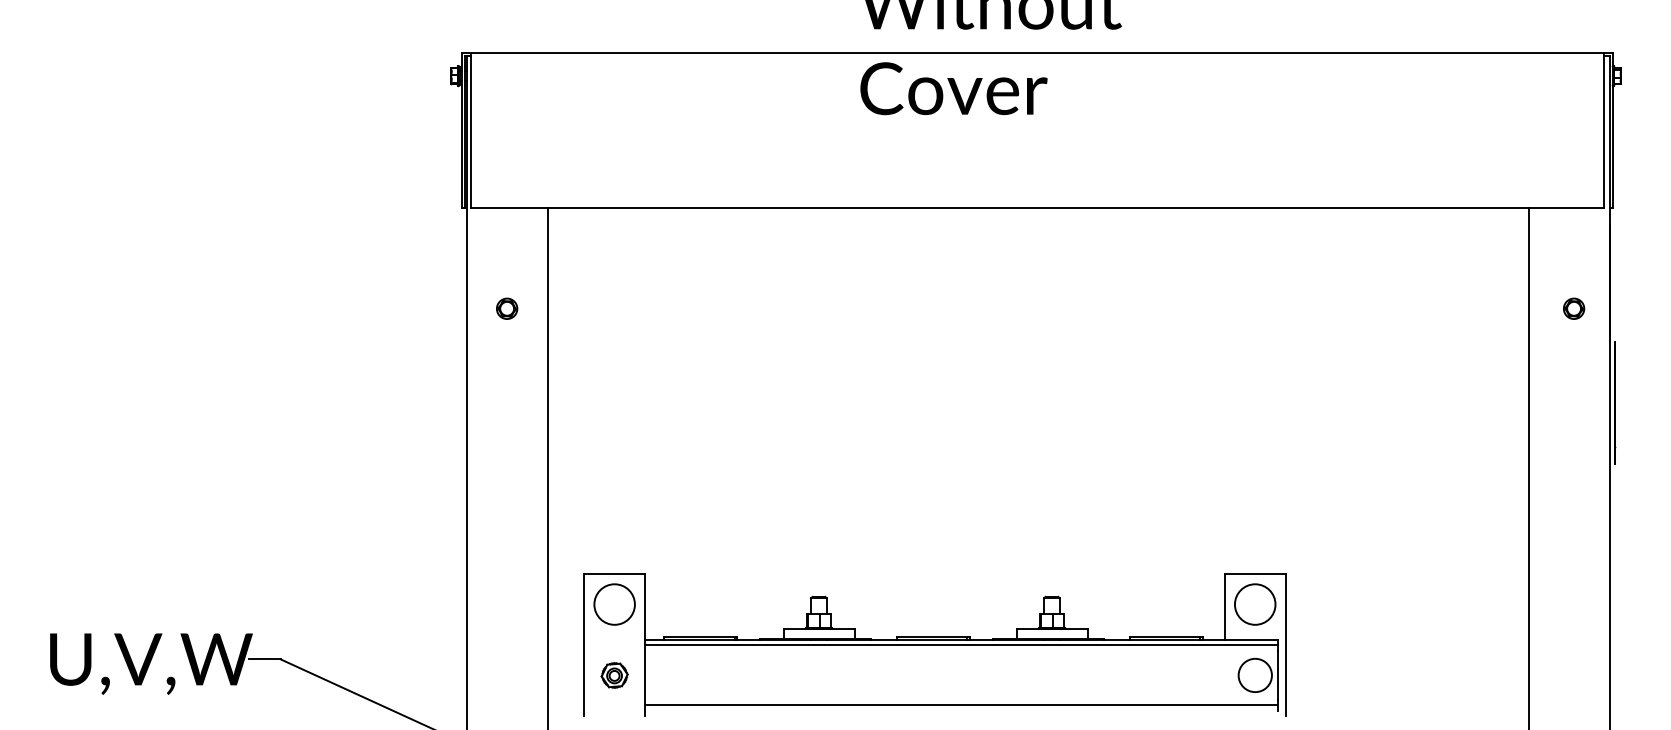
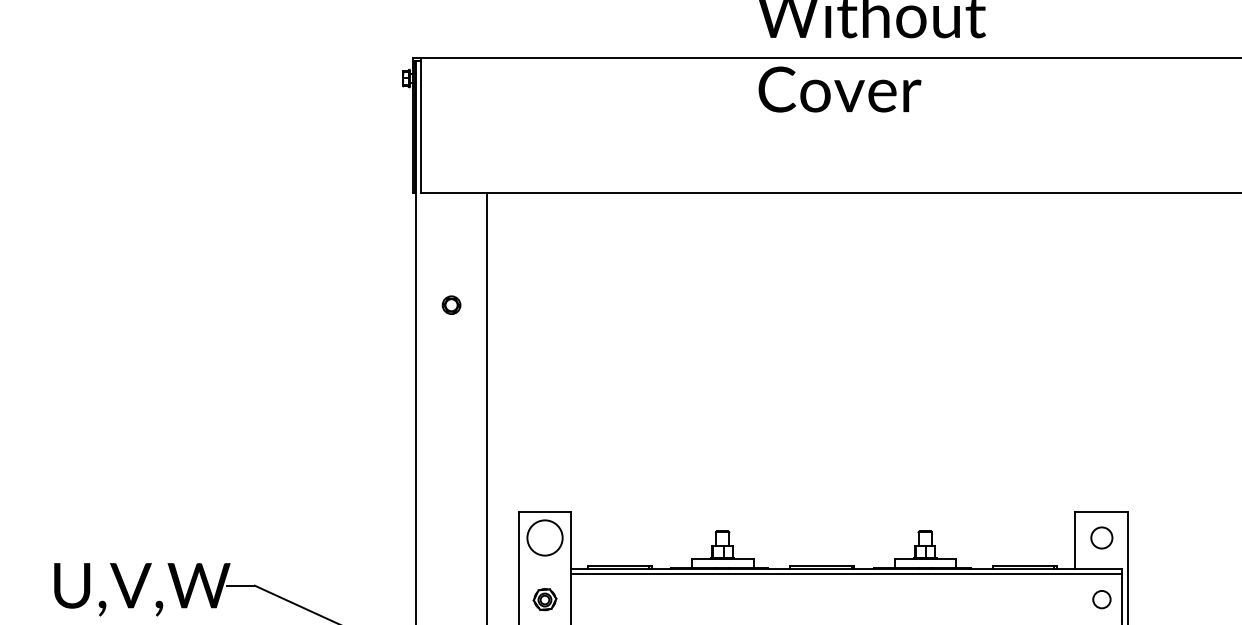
part: (507, 308) -> (451, 304), moved
circle: (1254, 604) -> (1101, 537), size x0.6
circle: (1254, 675) -> (1101, 599), size x0.6

